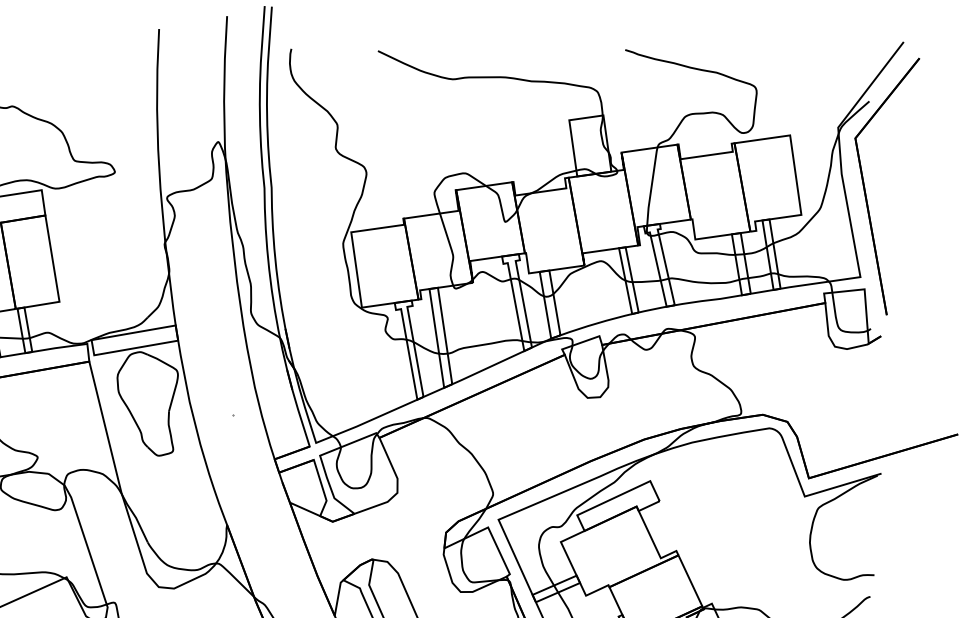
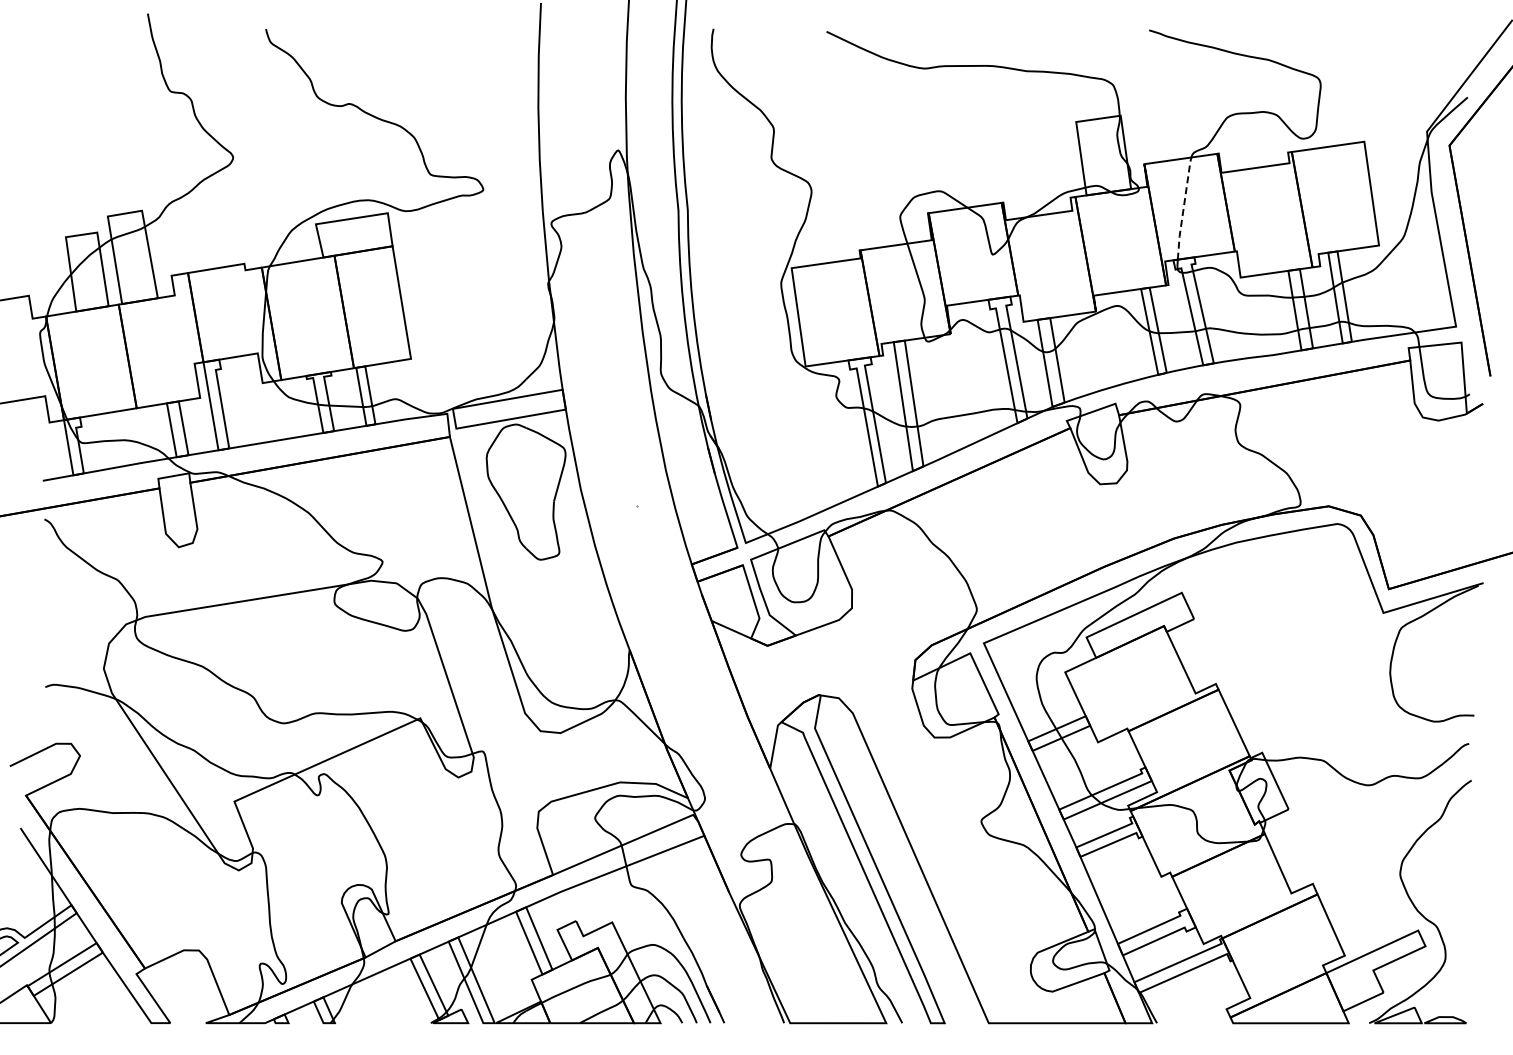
line: (651, 186) -> (1183, 208), solid -> dashed

